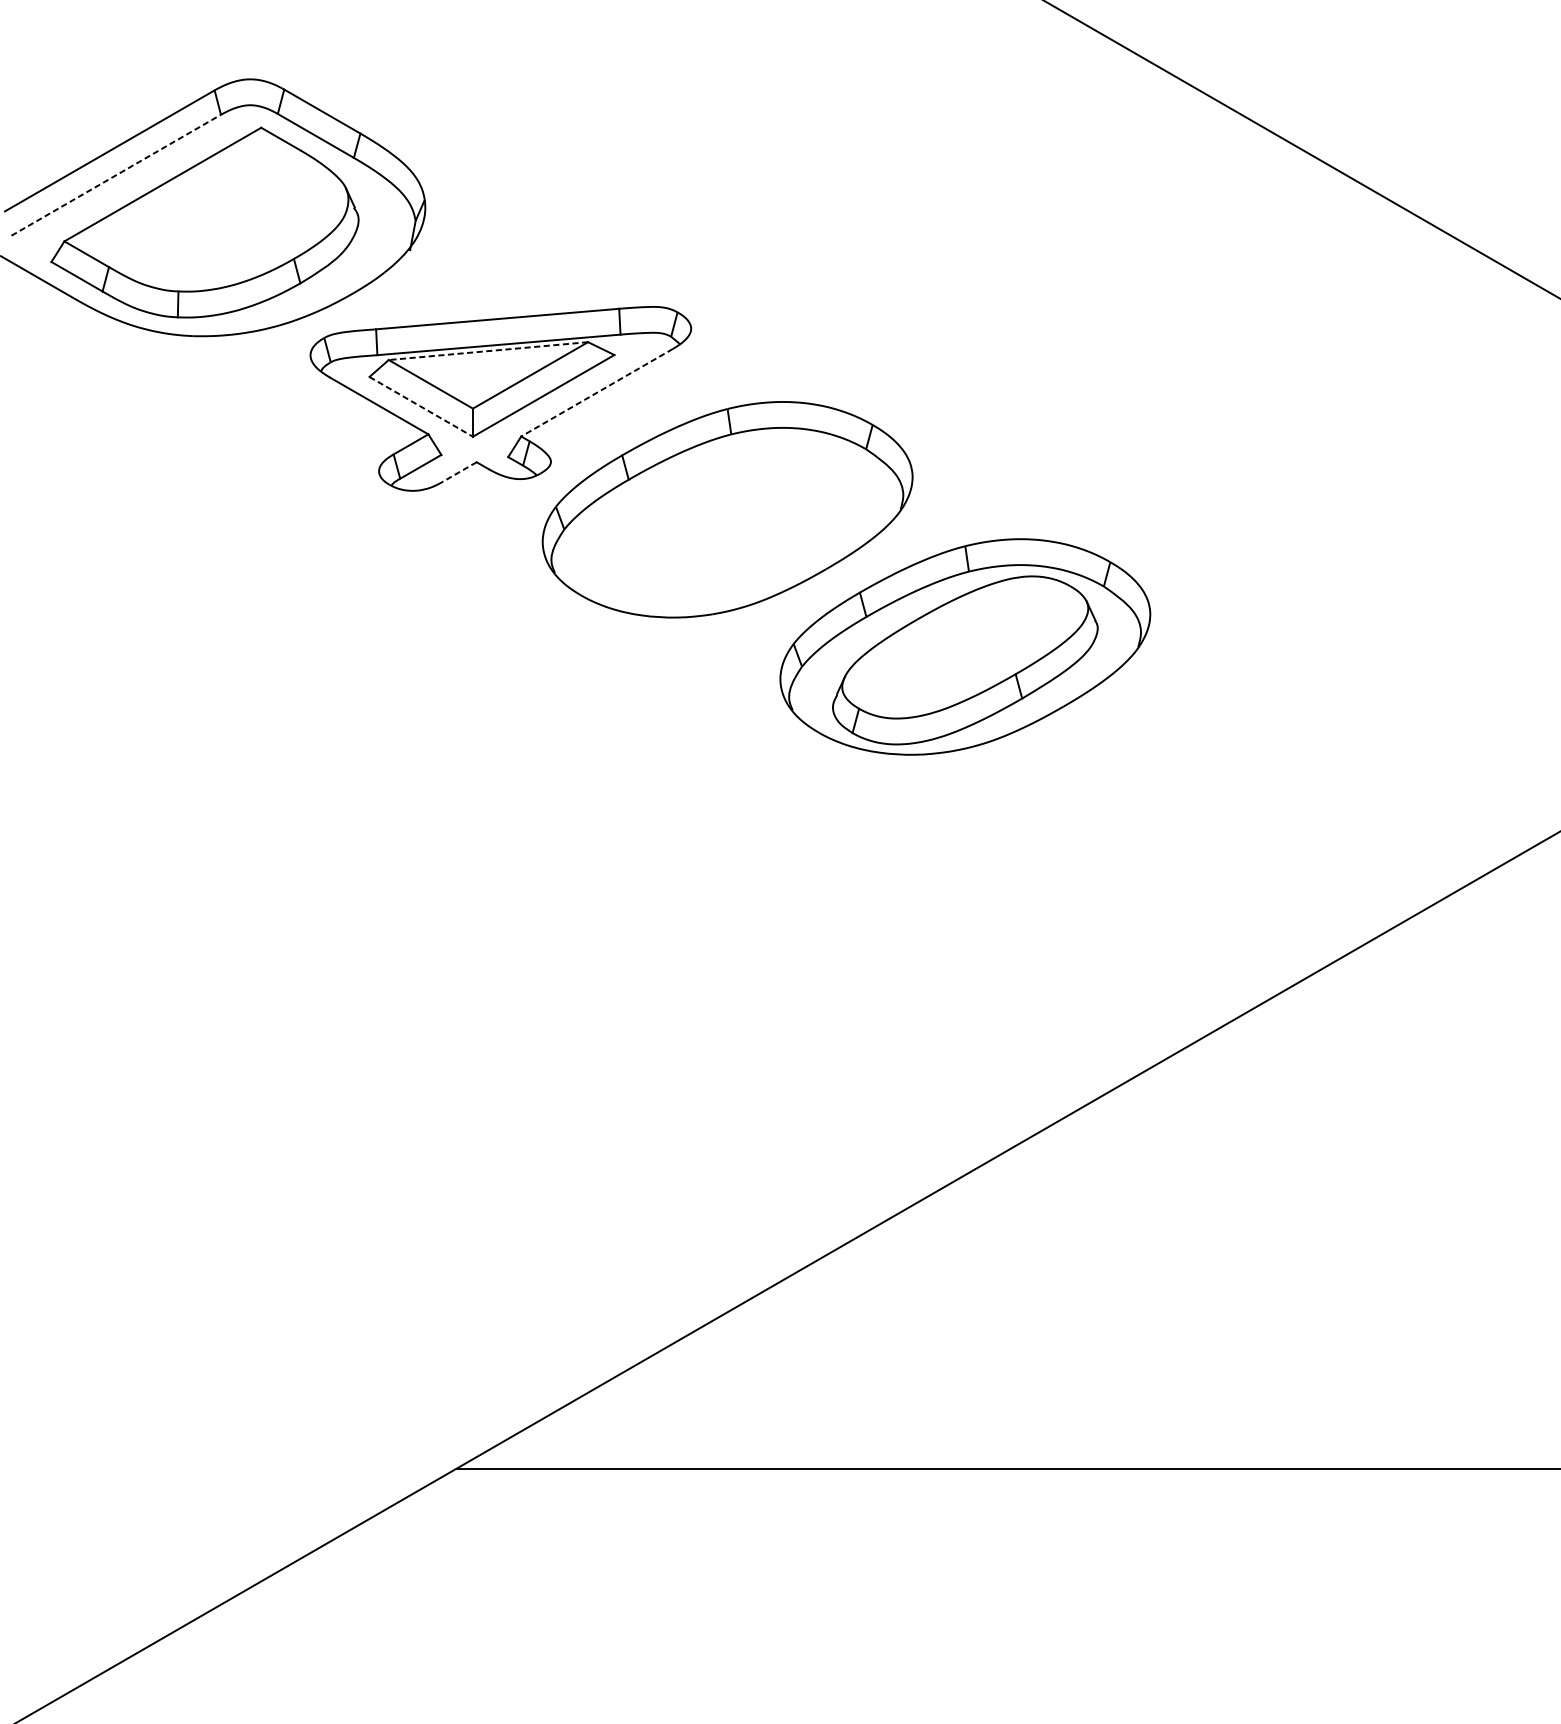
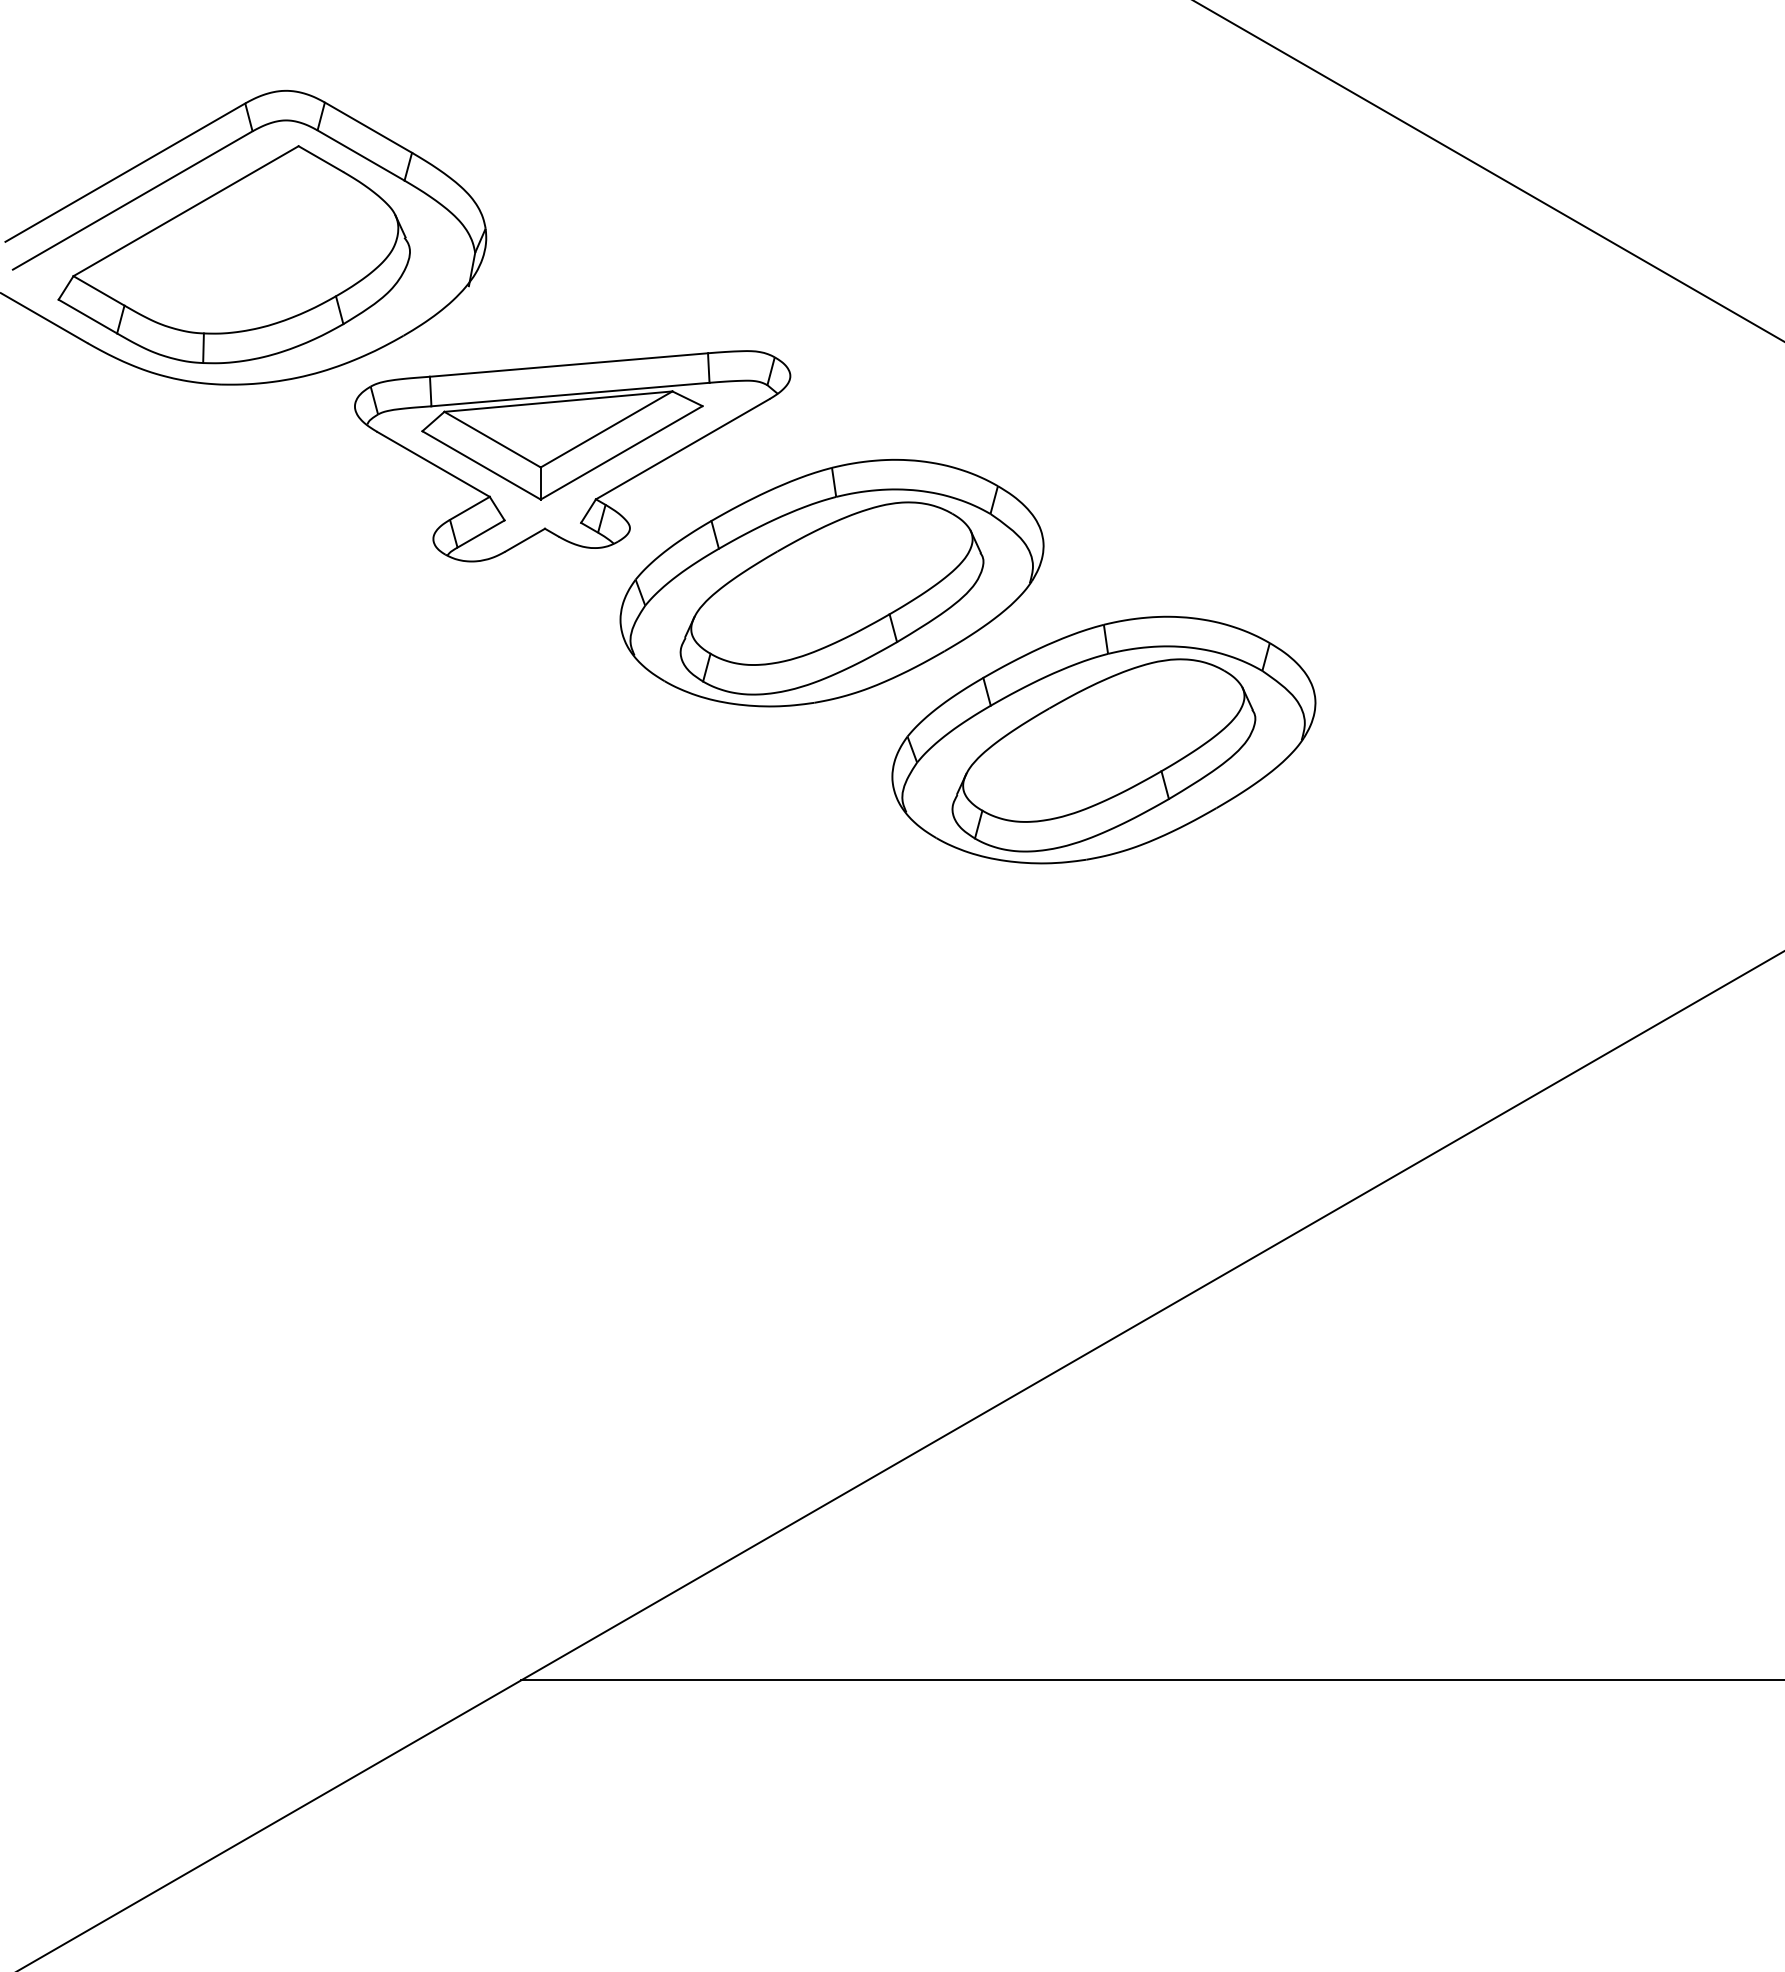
line: (116, 175) -> (133, 200), dashed -> solid
line: (487, 350) -> (557, 401), dashed -> solid
line: (596, 392) -> (682, 449), dashed -> solid
line: (422, 406) -> (482, 465), dashed -> solid
line: (459, 472) -> (525, 540), dashed -> solid
part: (727, 523) -> (831, 598), added

